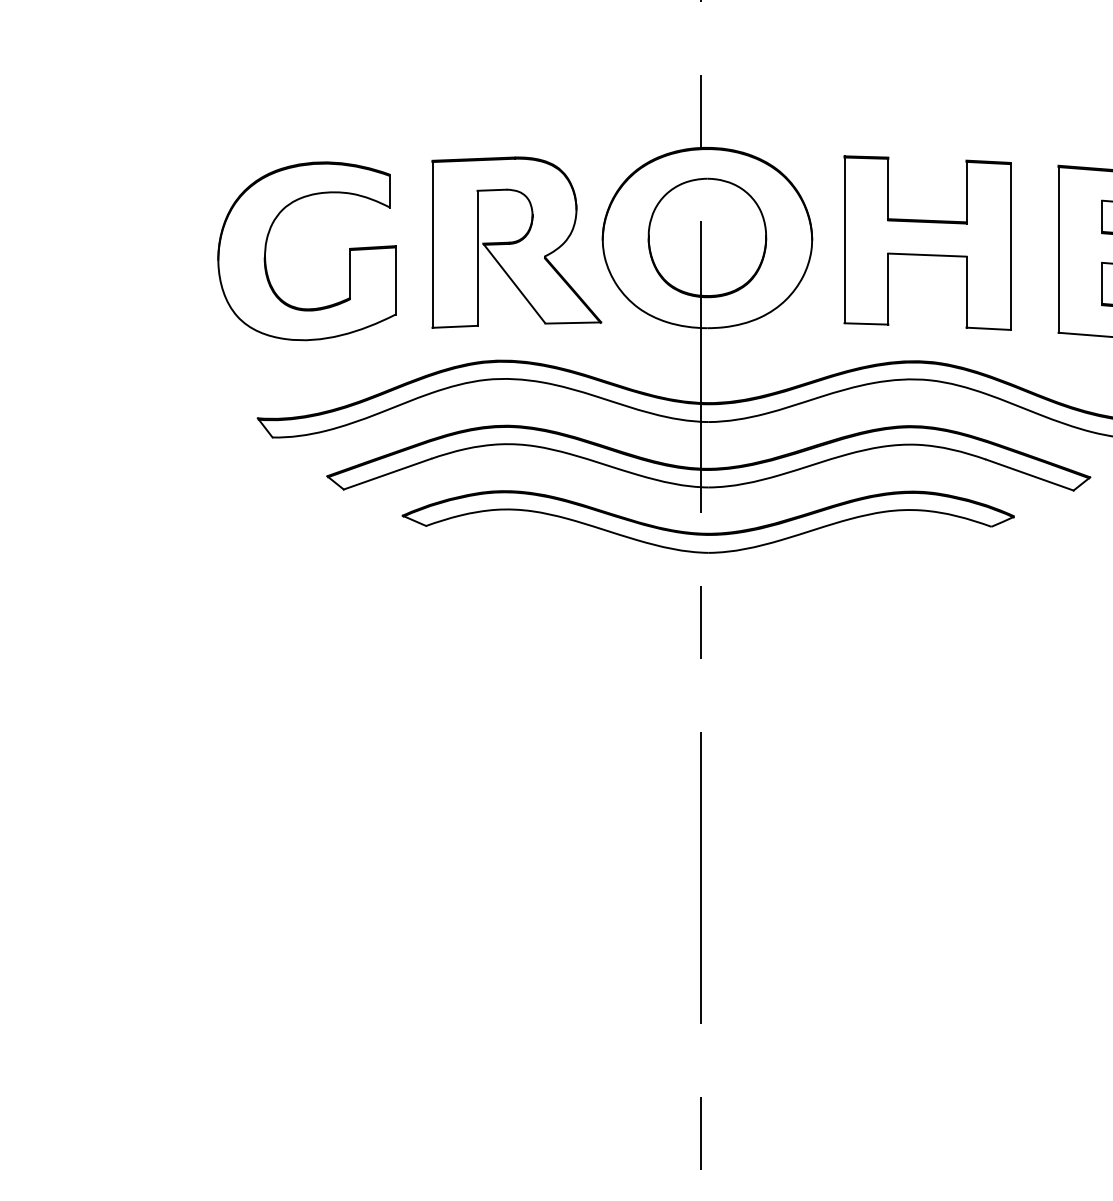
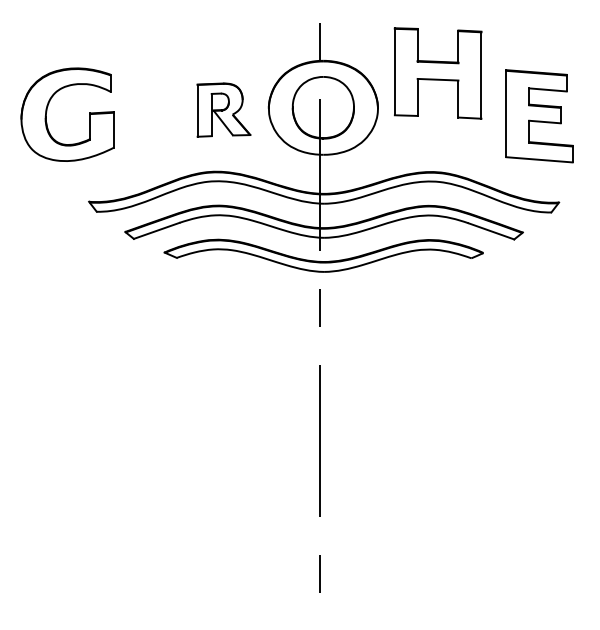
part: (515, 241) -> (223, 109), size x0.6
part: (926, 243) -> (437, 73), moved
part: (268, 245) -> (47, 111), moved

